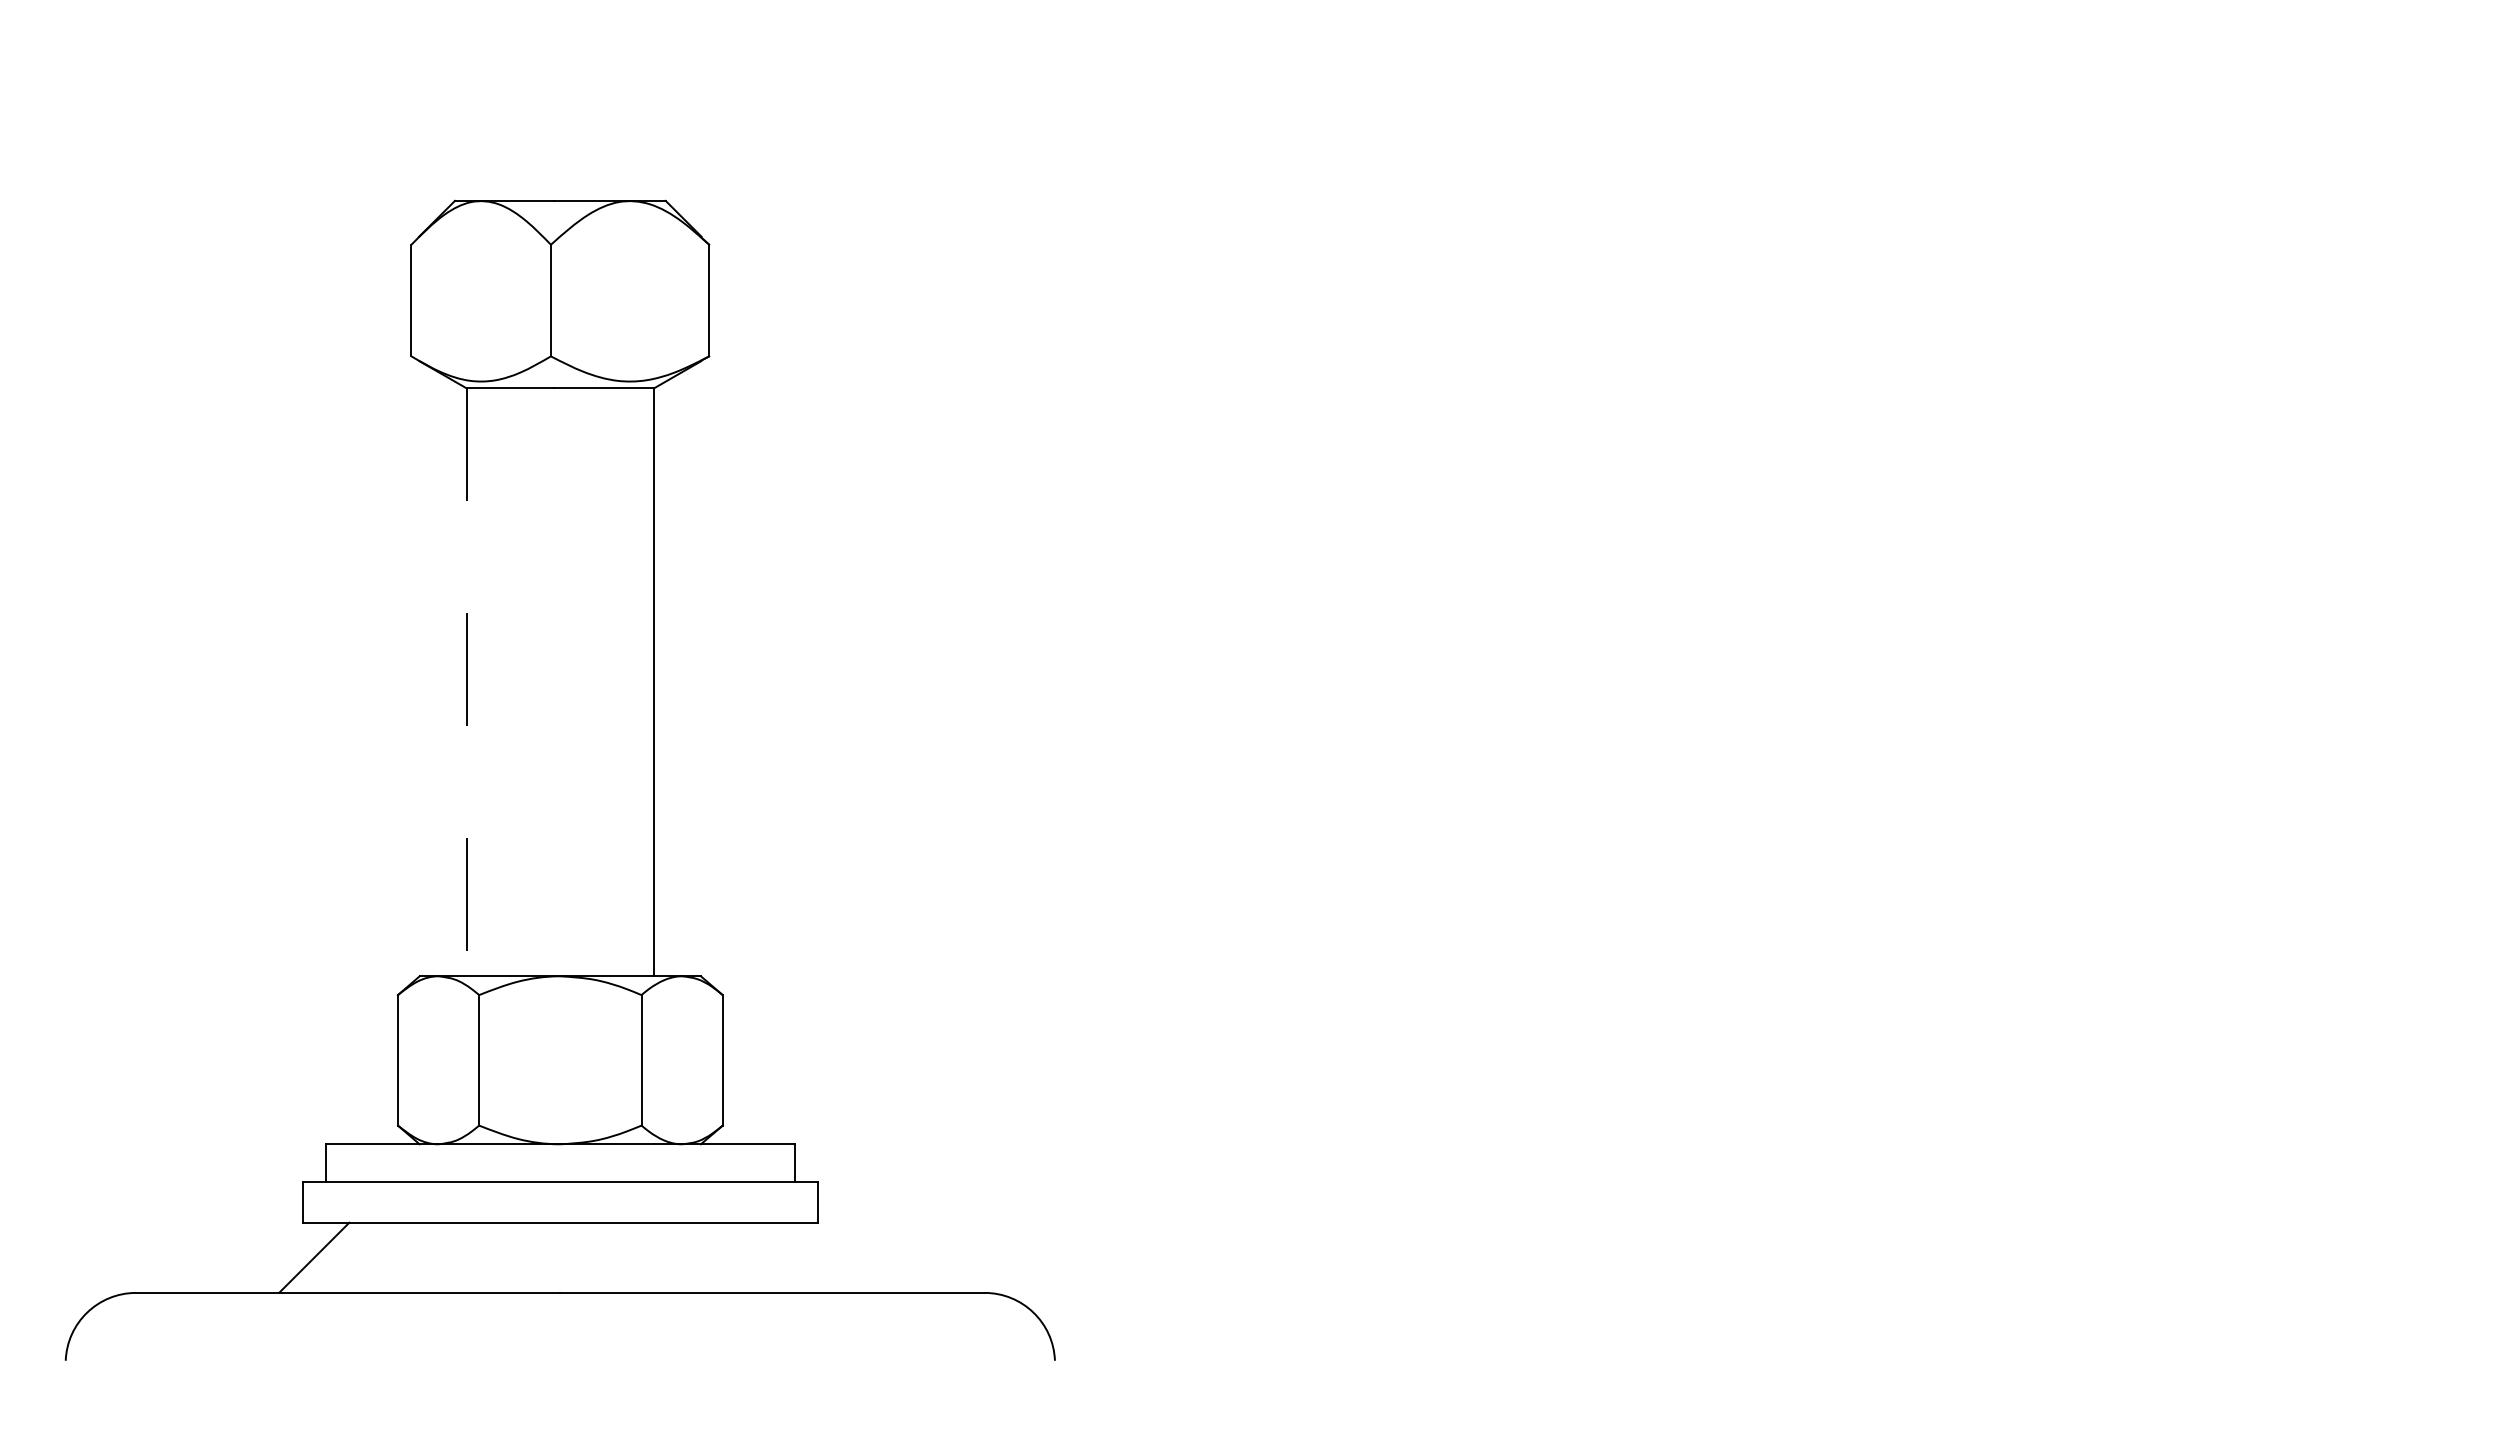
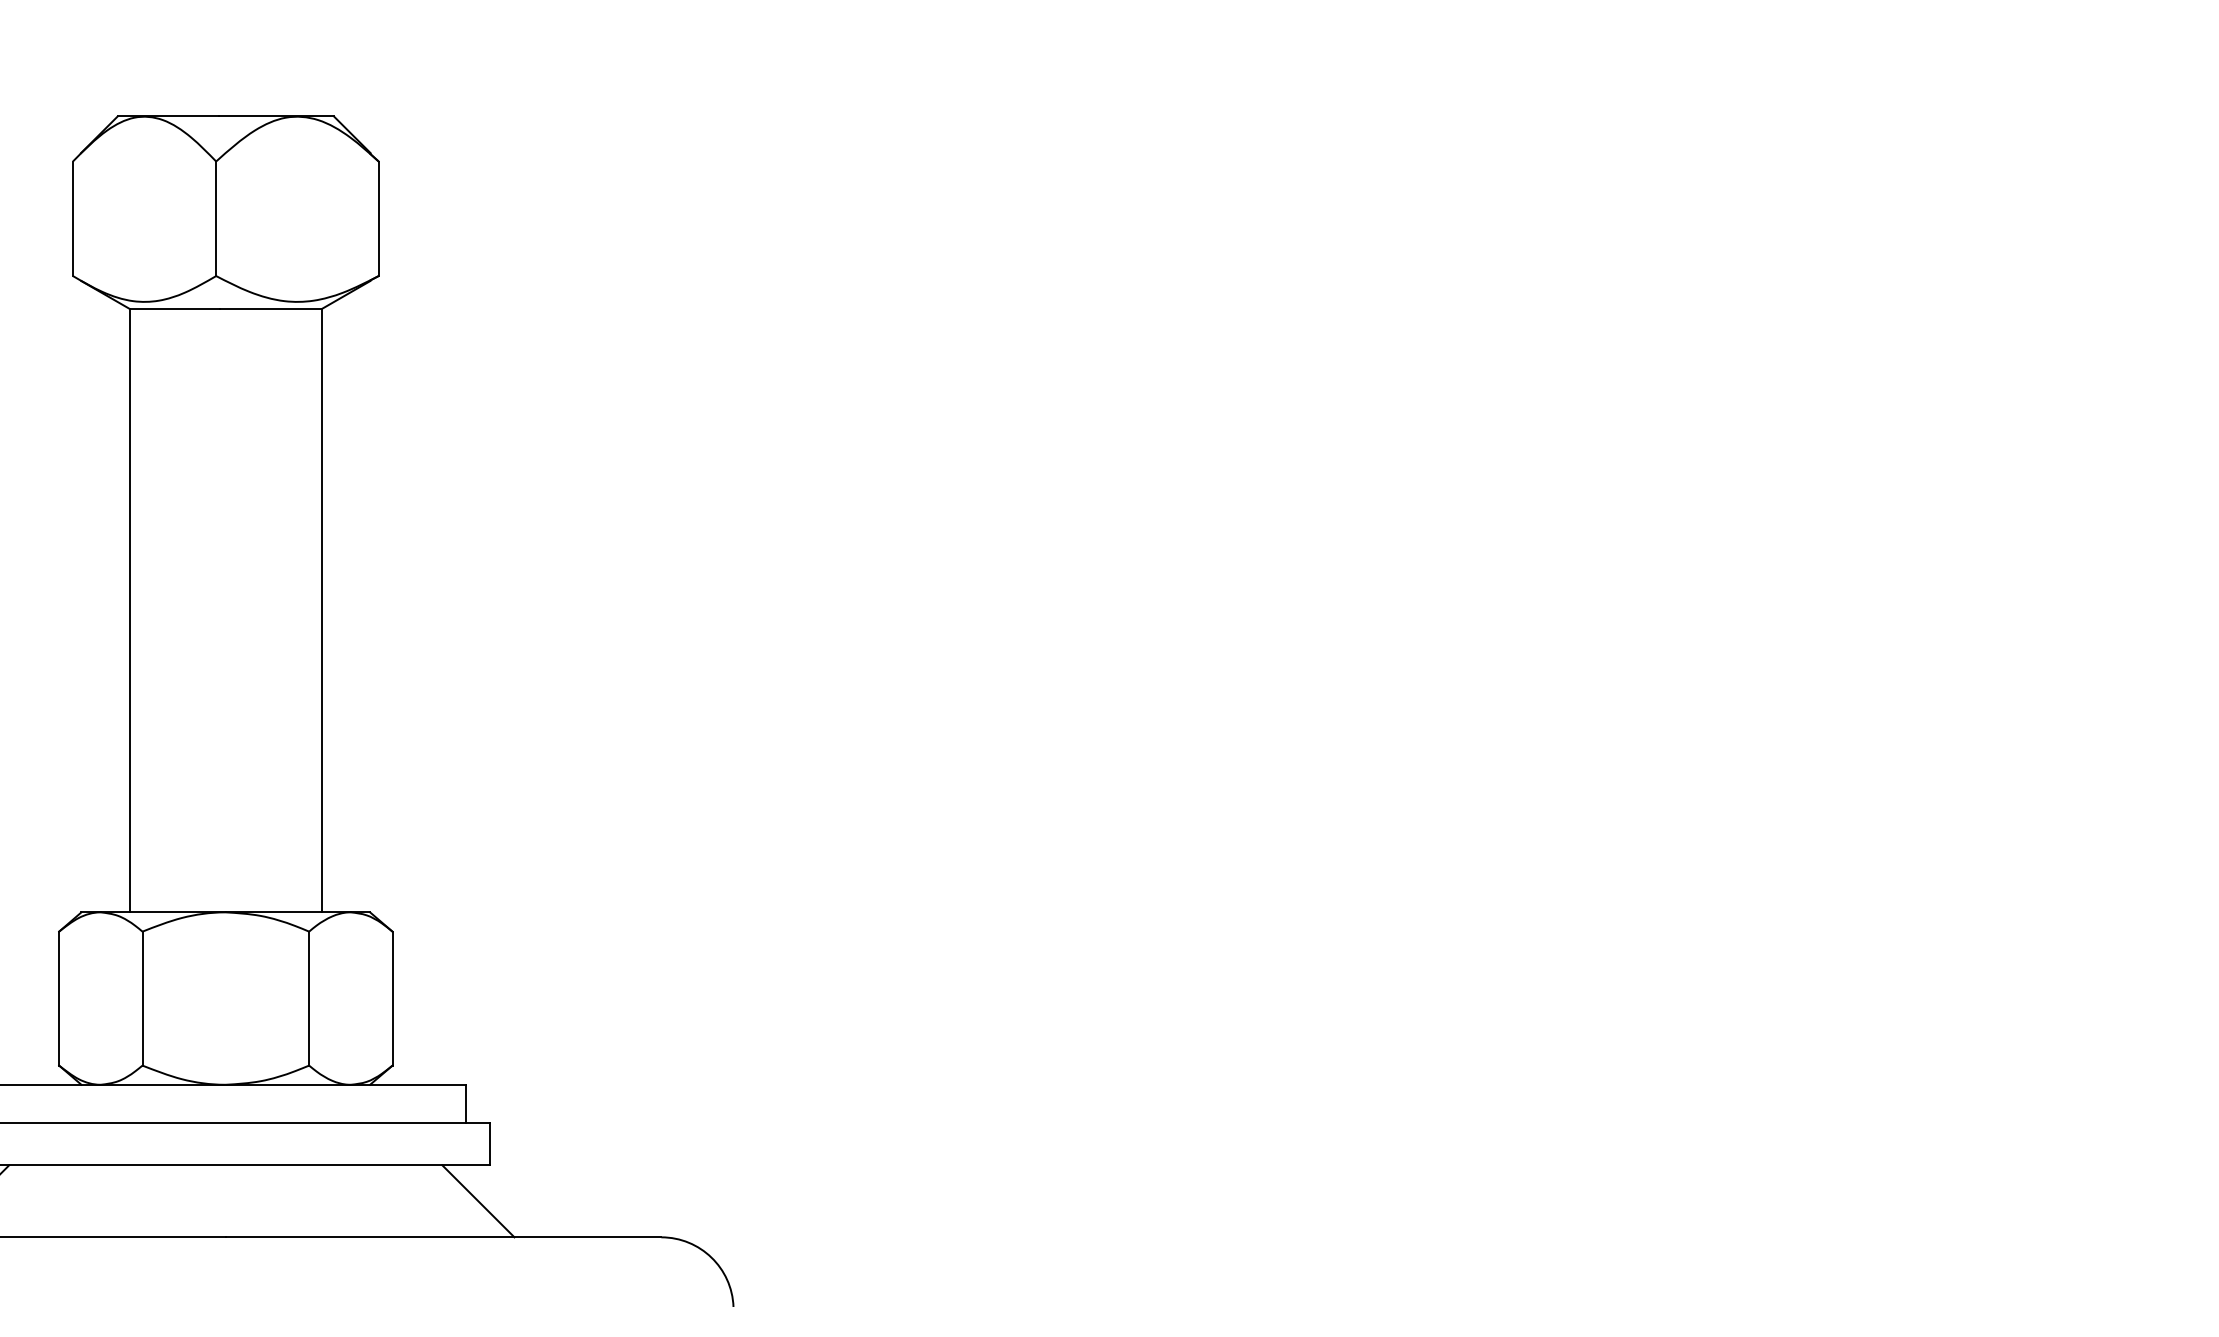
line: (466, 682) -> (129, 610), dashed -> solid
line: (806, 1257) -> (478, 1200), added

